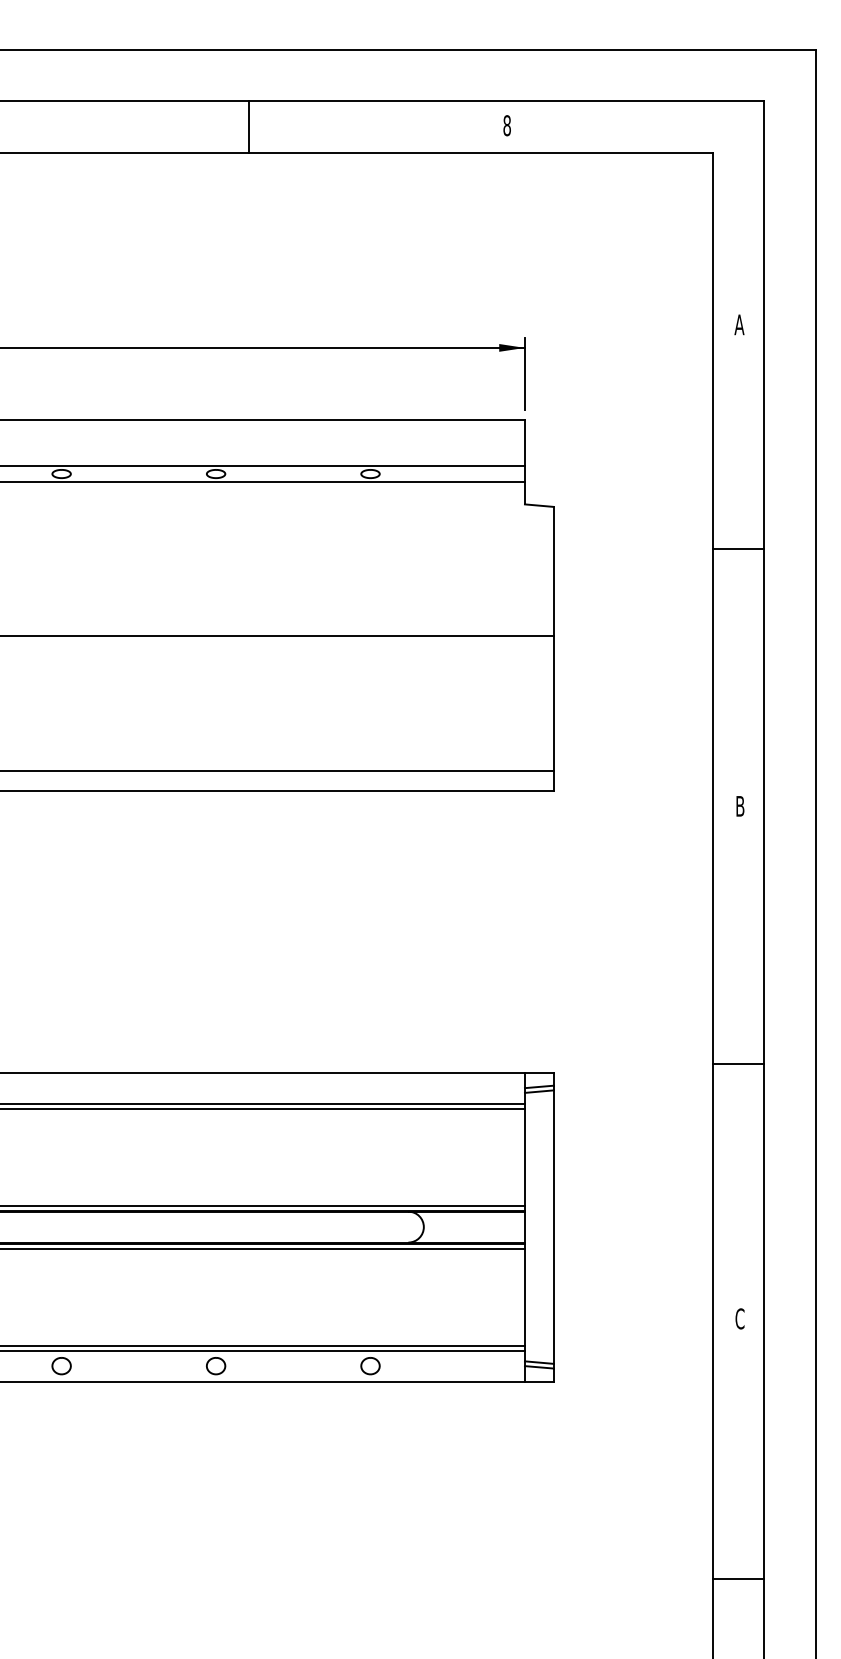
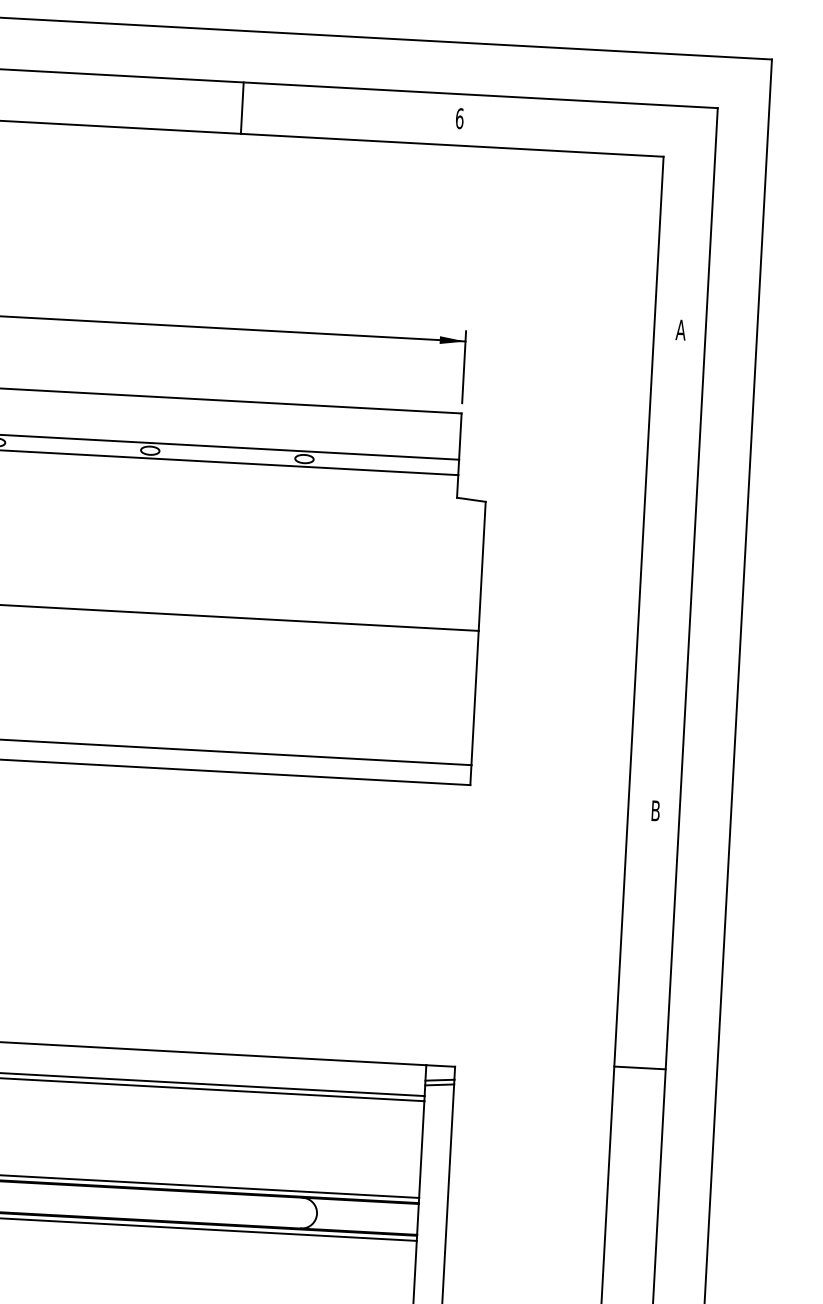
text: (507, 125) -> (460, 118), 8 -> 6
line: (249, 126) -> (242, 107), moved
line: (738, 549) -> (667, 554), removed

